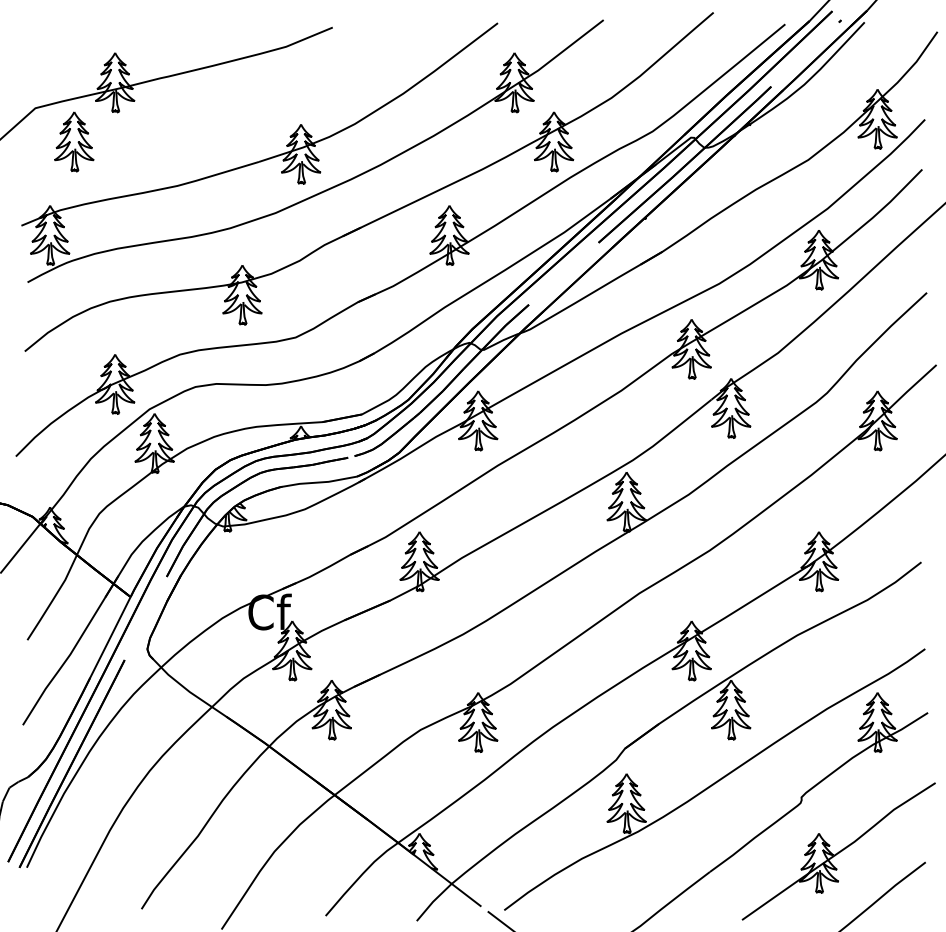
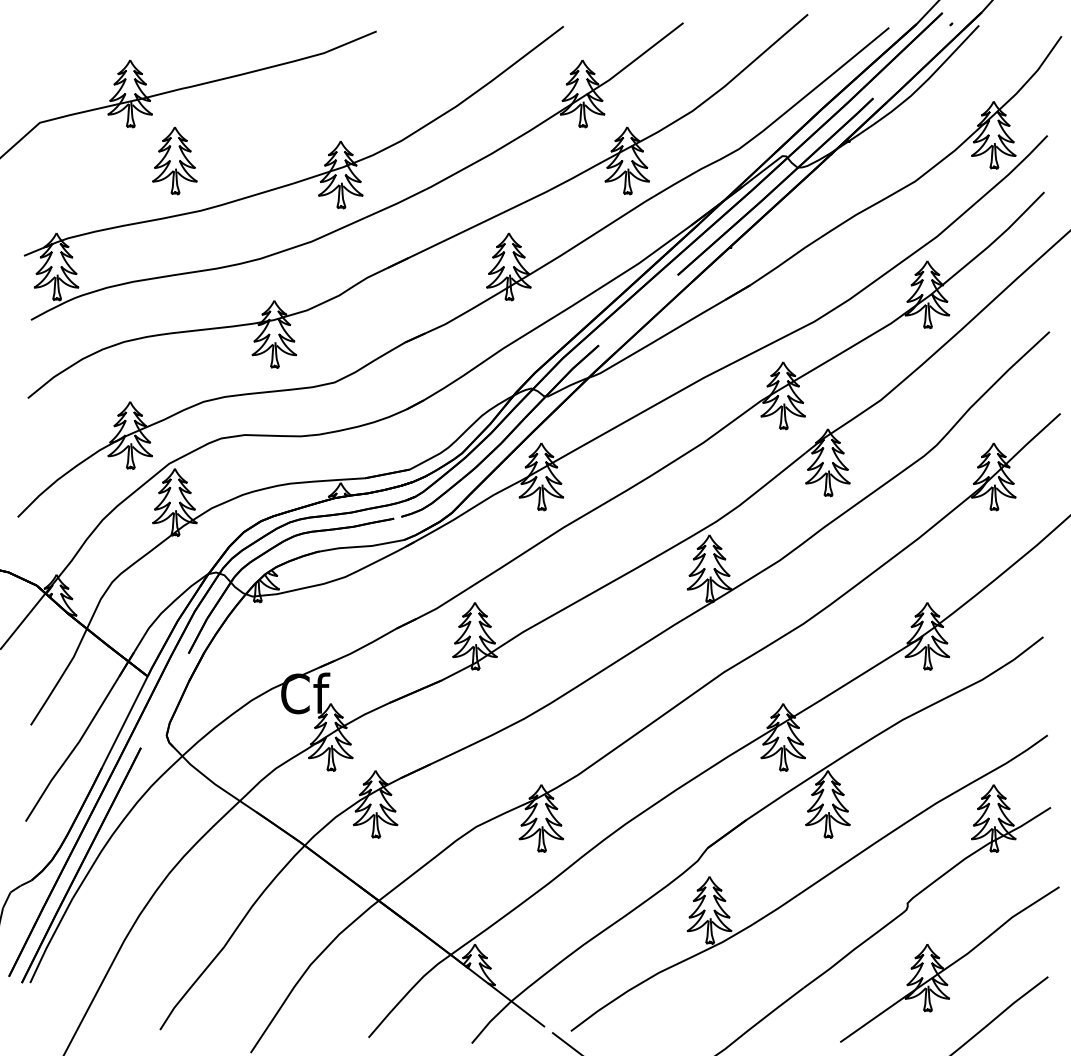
part: (73, 141) -> (174, 160), moved

